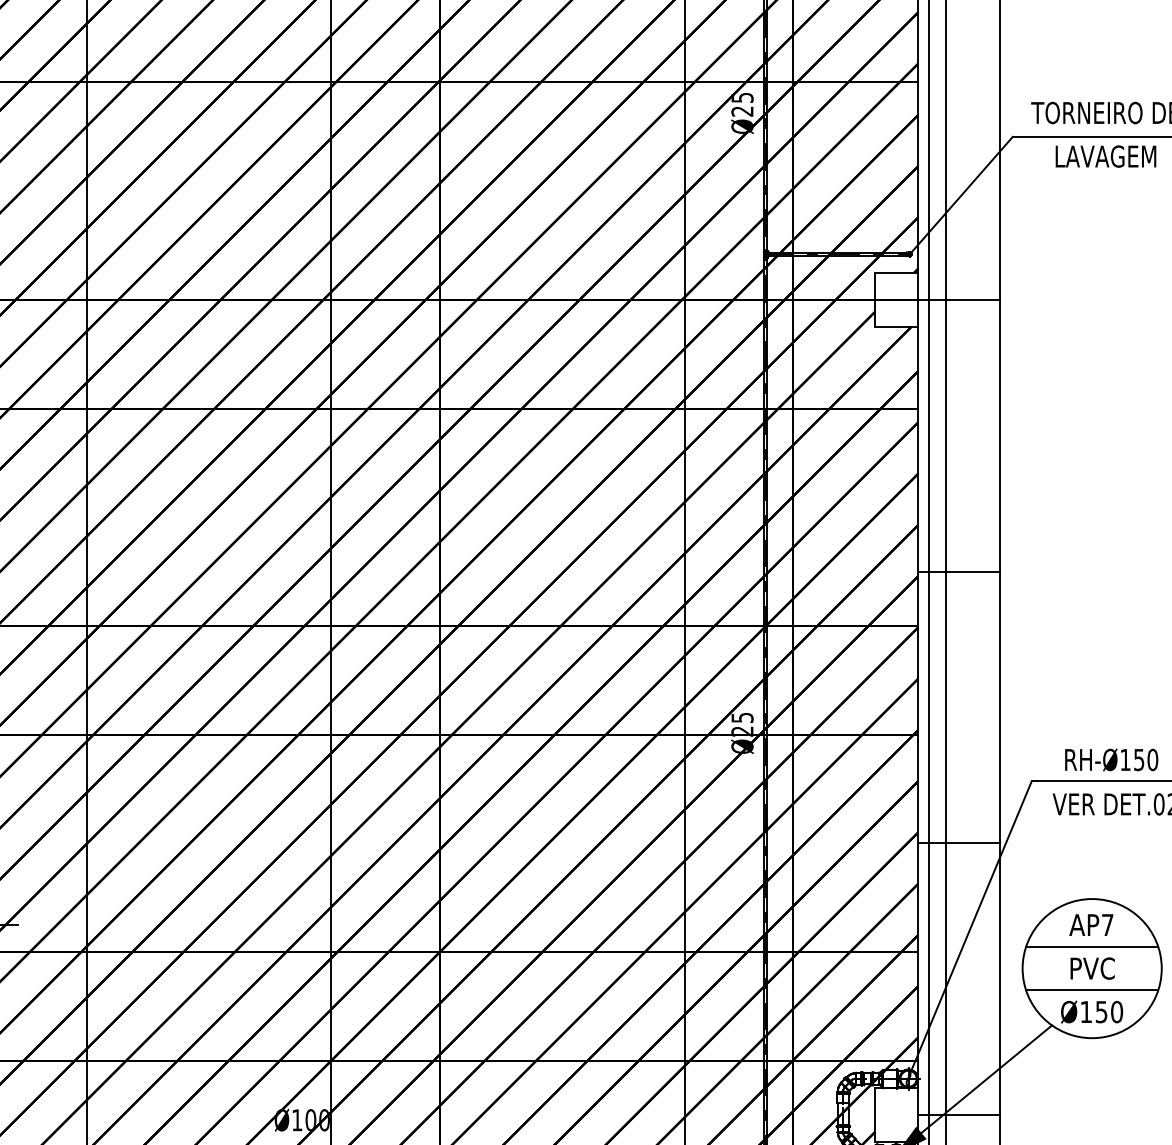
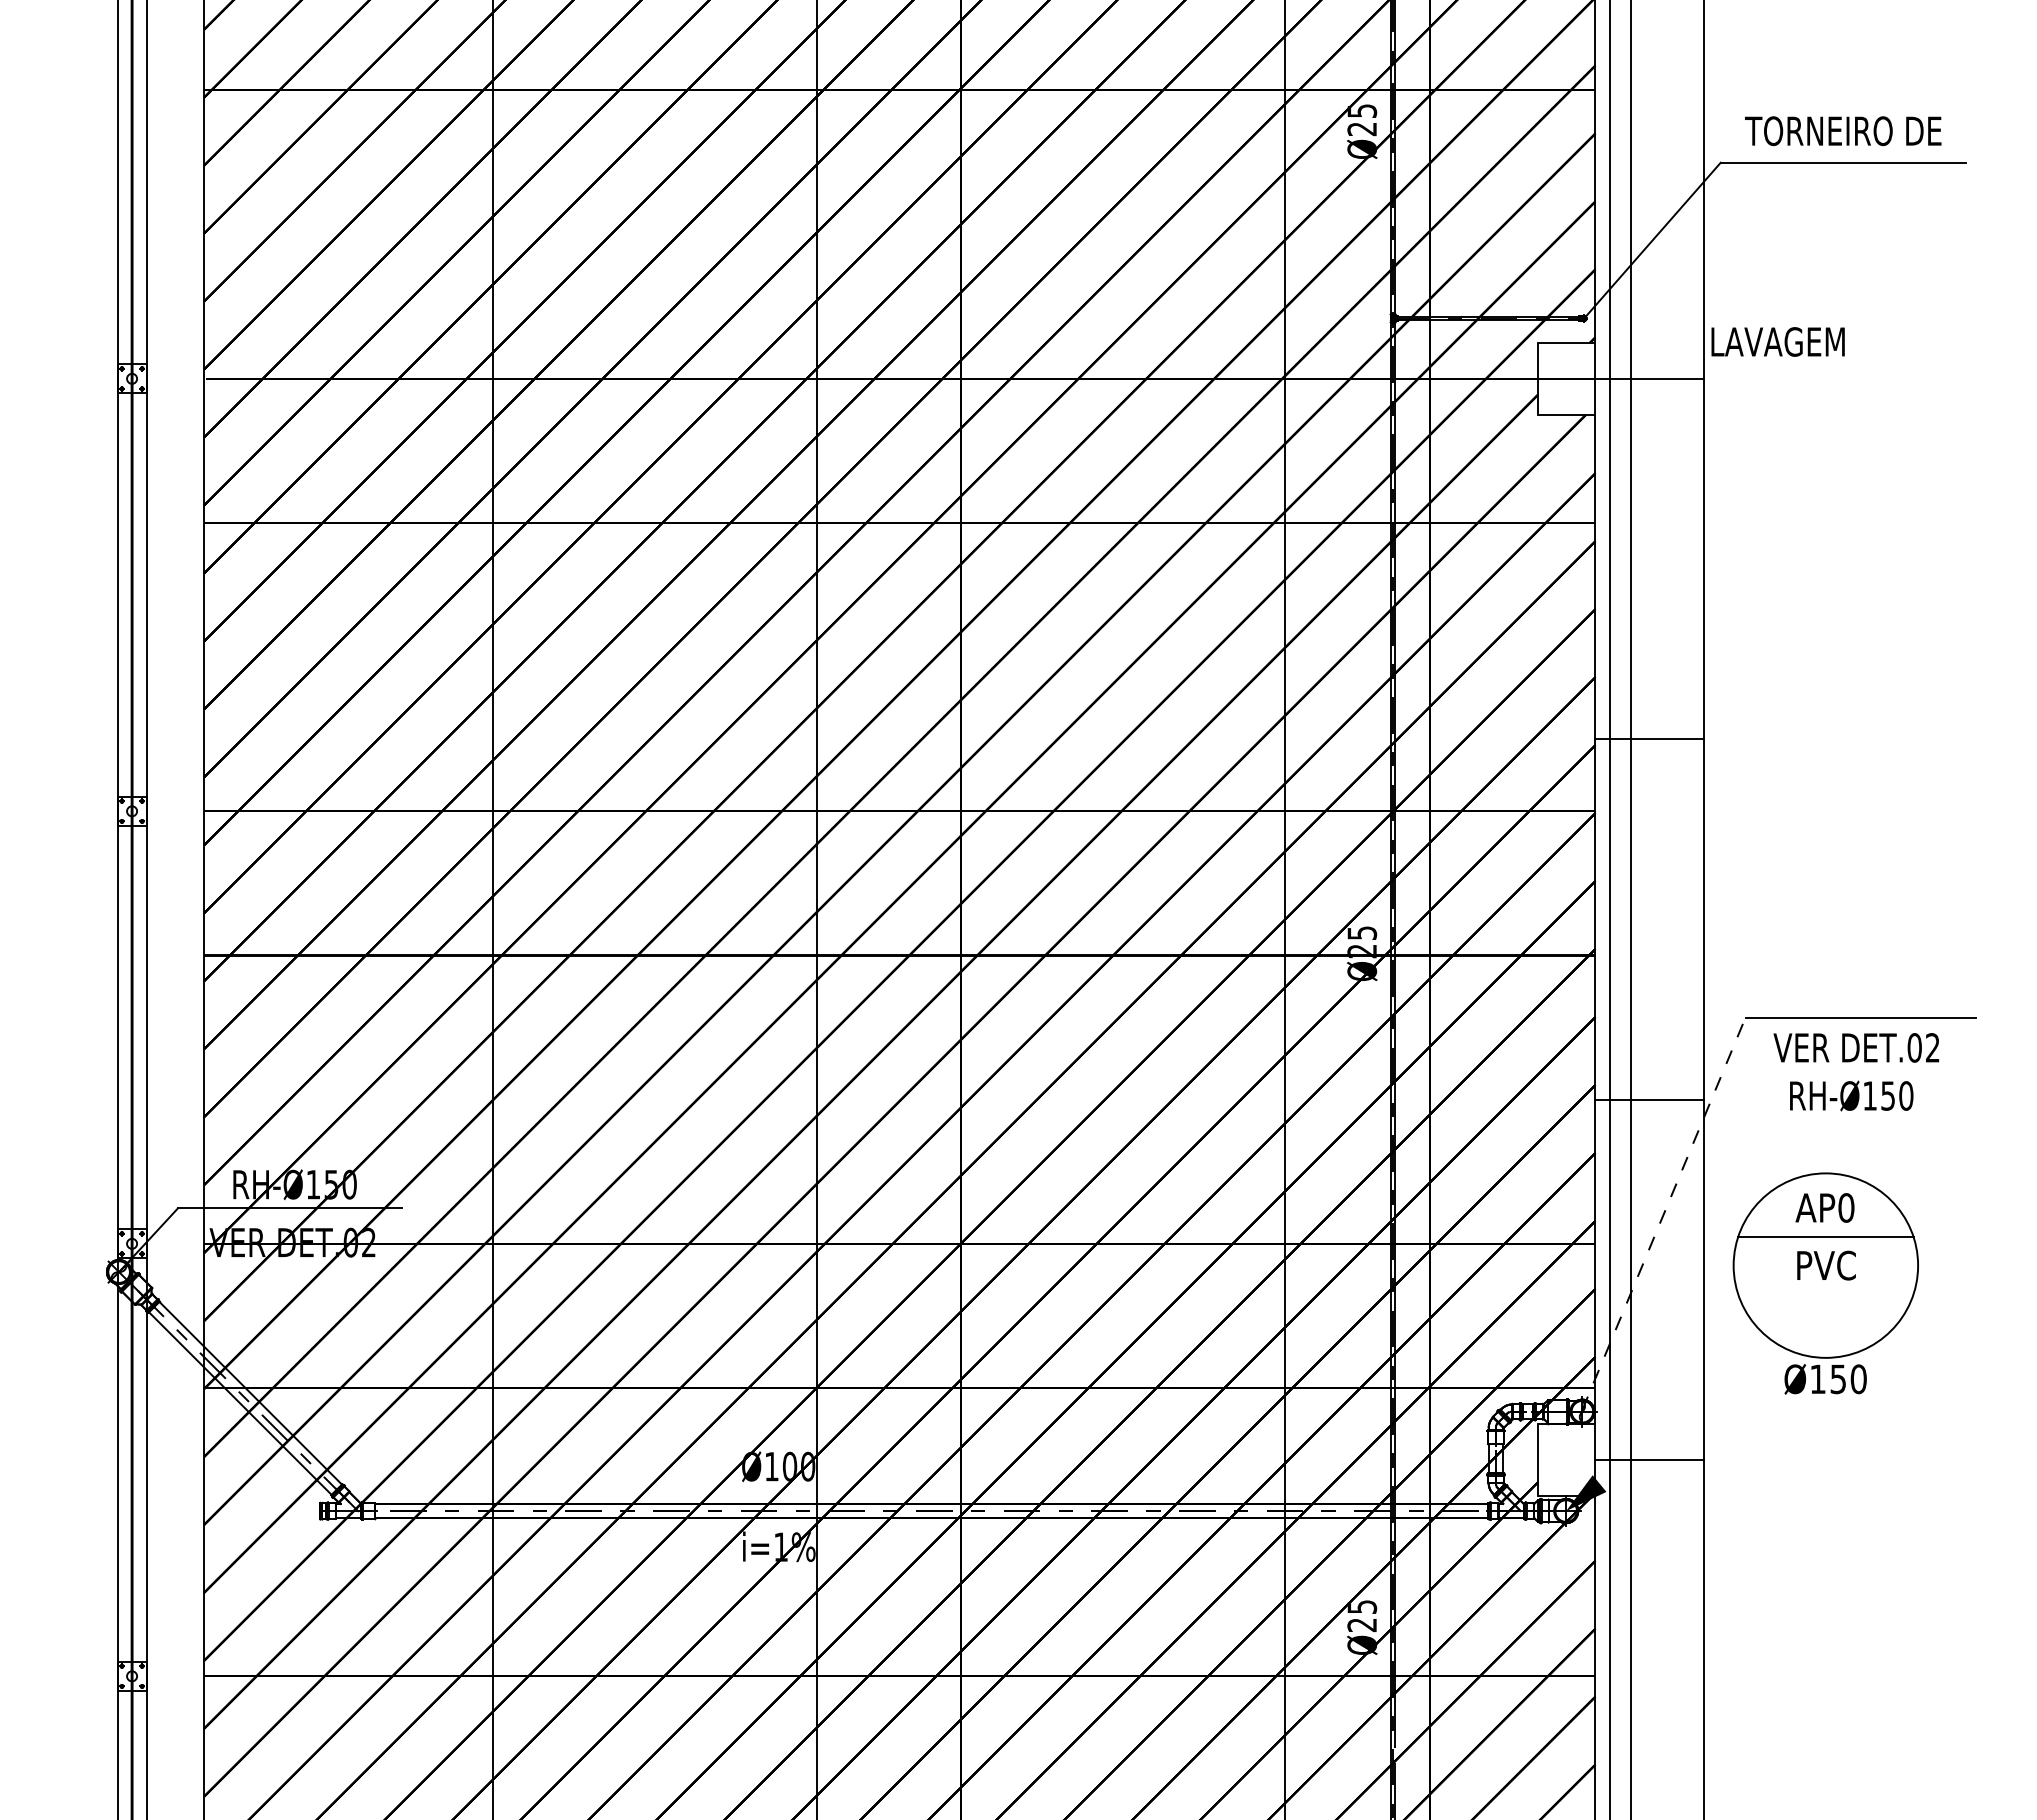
text: (1105, 156) -> (1777, 341), moved
text: (1111, 759) -> (1851, 1095), moved
text: (1107, 924) -> (1846, 1207), AP7 -> AP0
line: (970, 929) -> (1664, 1213), solid -> dashed
line: (1091, 990) -> (1825, 1294), removed
text: (1091, 1012) -> (1825, 1379), moved
line: (986, 1078) -> (1685, 1411), removed

